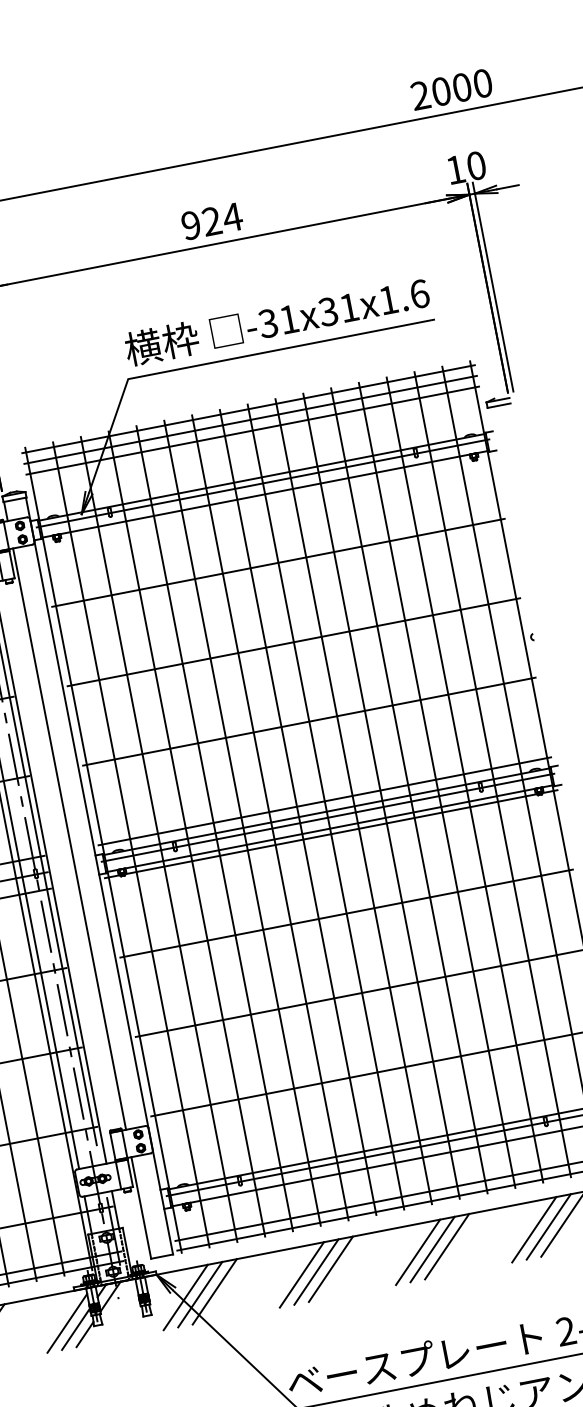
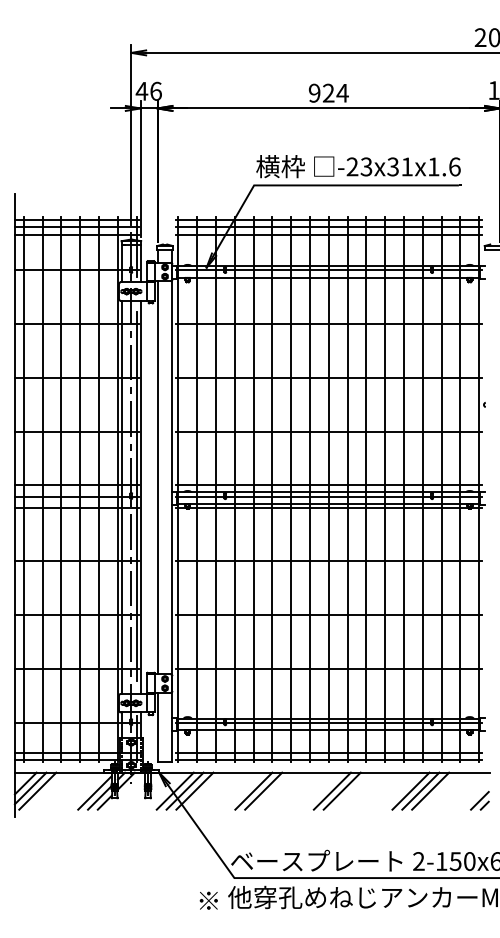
text: (278, 320) -> (359, 166), -31x31x1.6 -> -23x31x1.6
line: (446, 1245) -> (351, 790), removed
line: (330, 1268) -> (273, 790), removed

